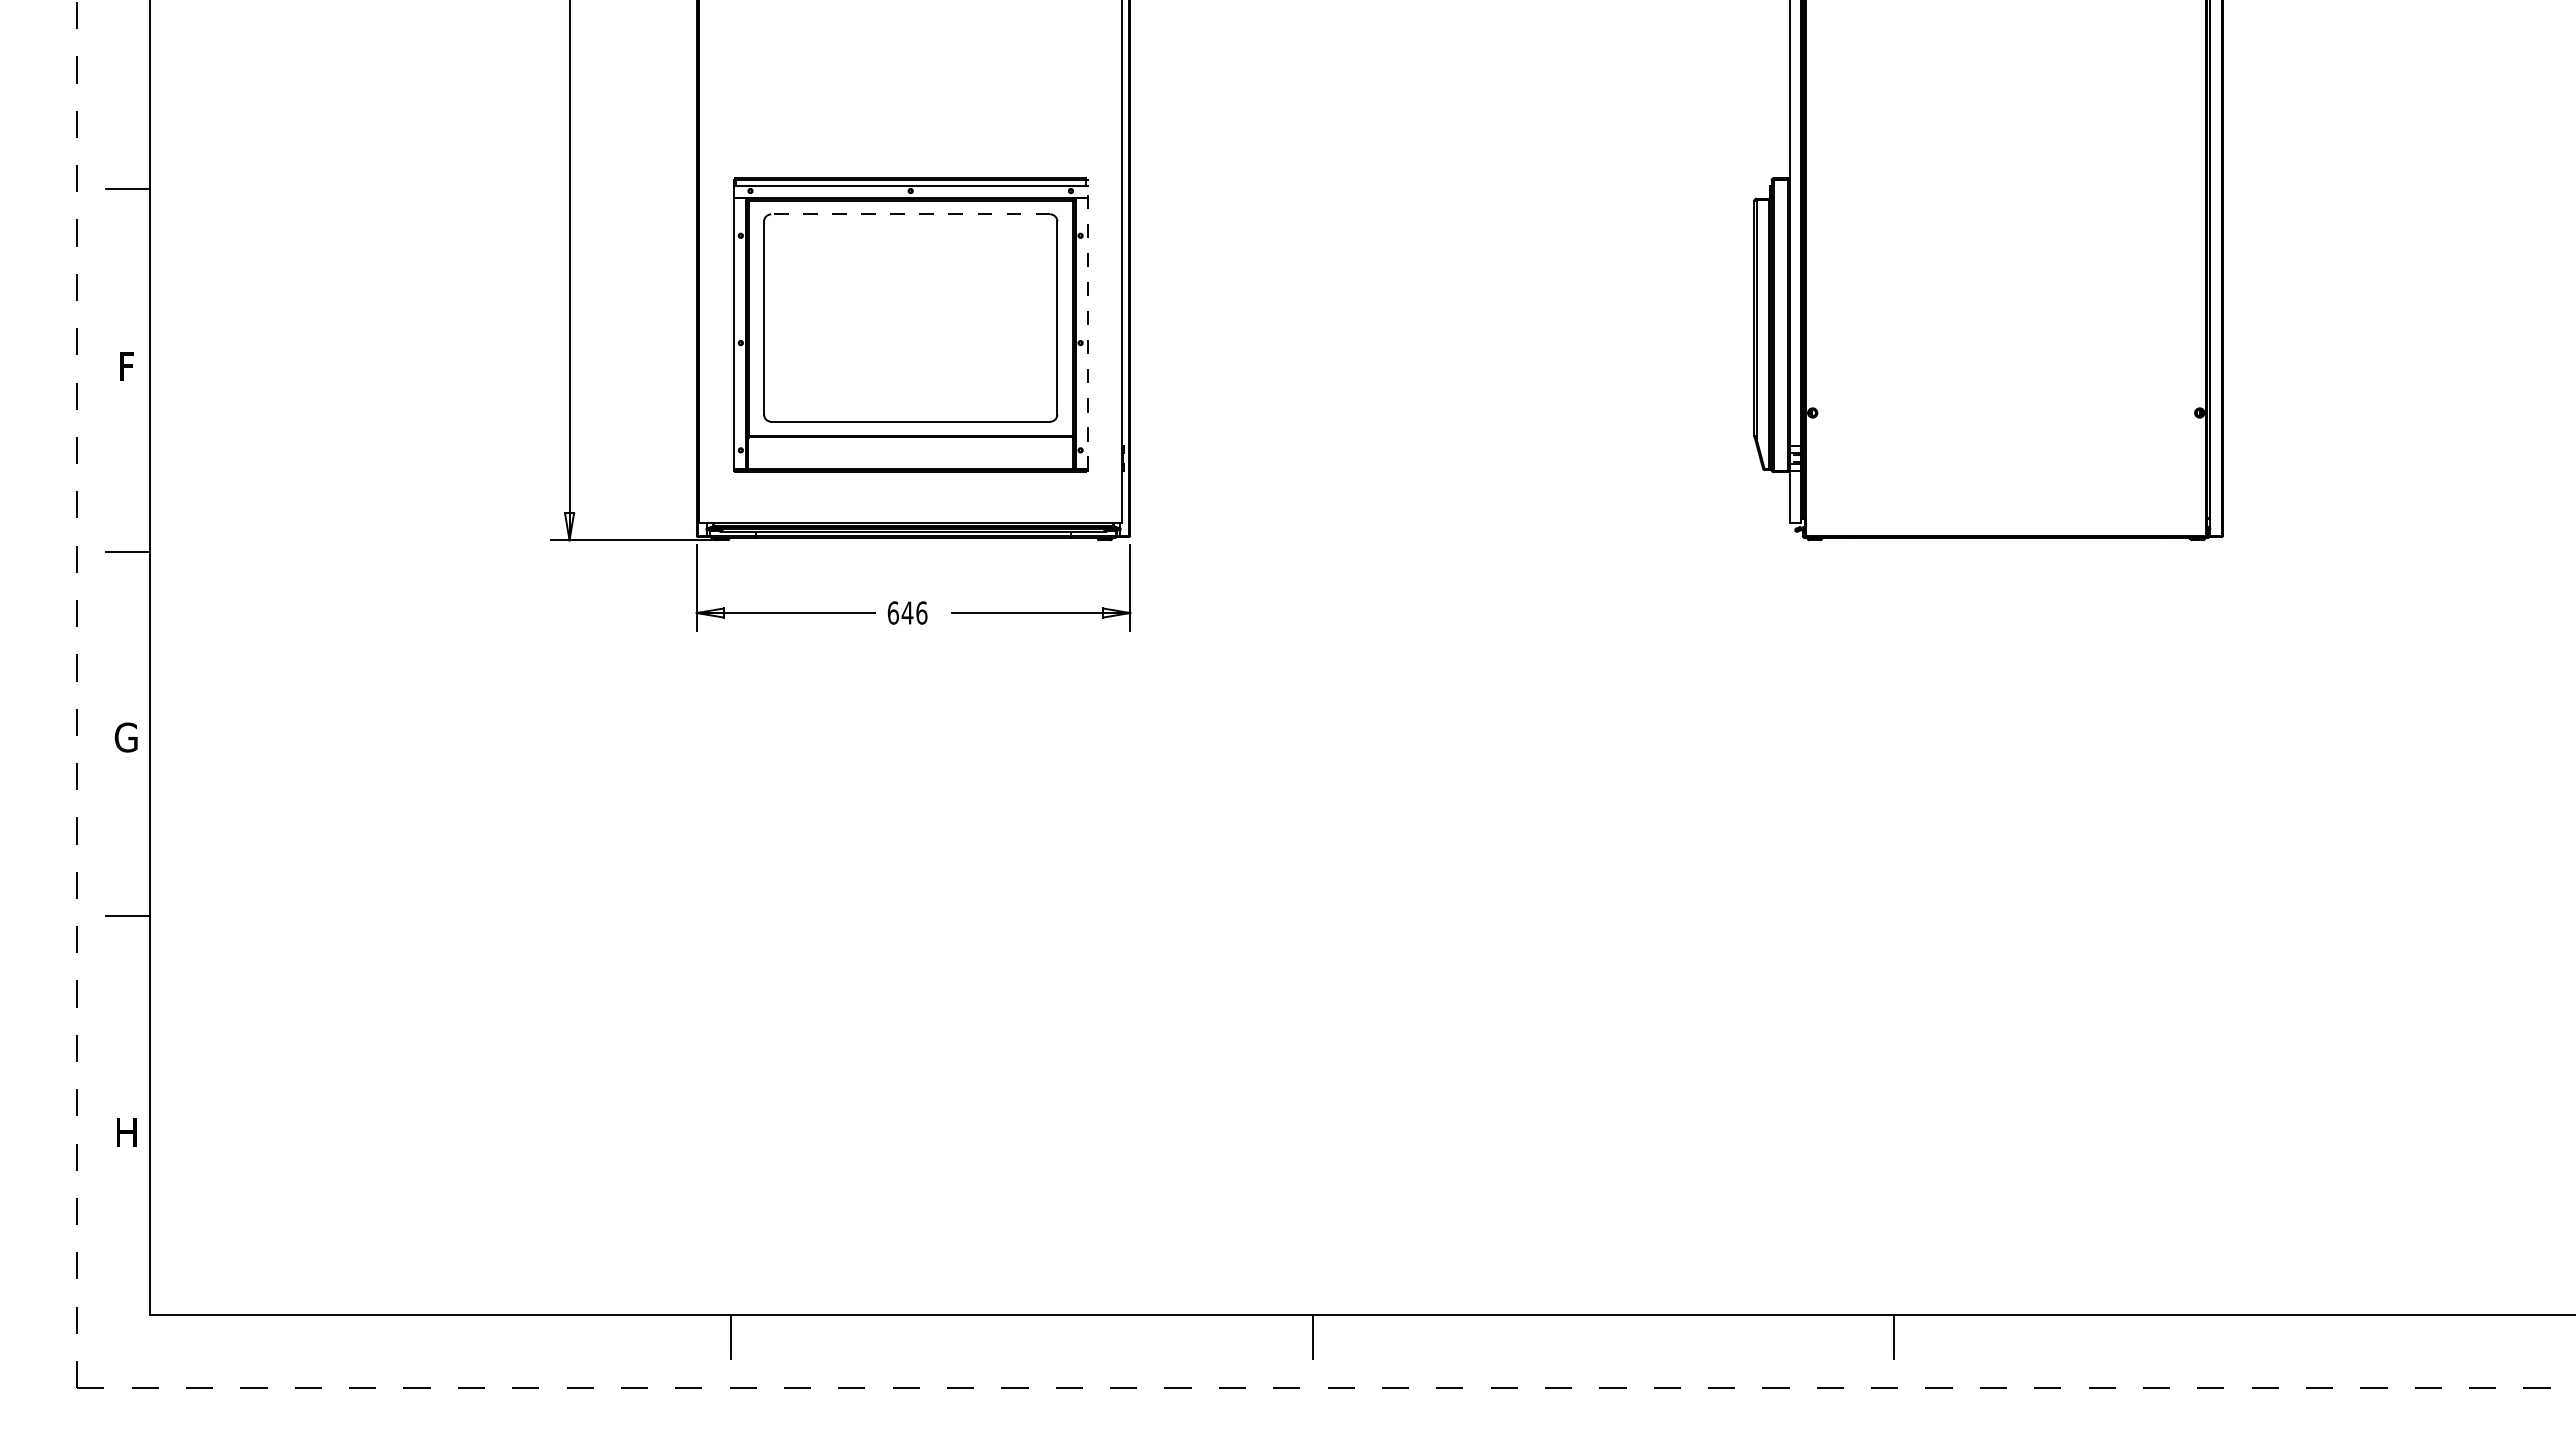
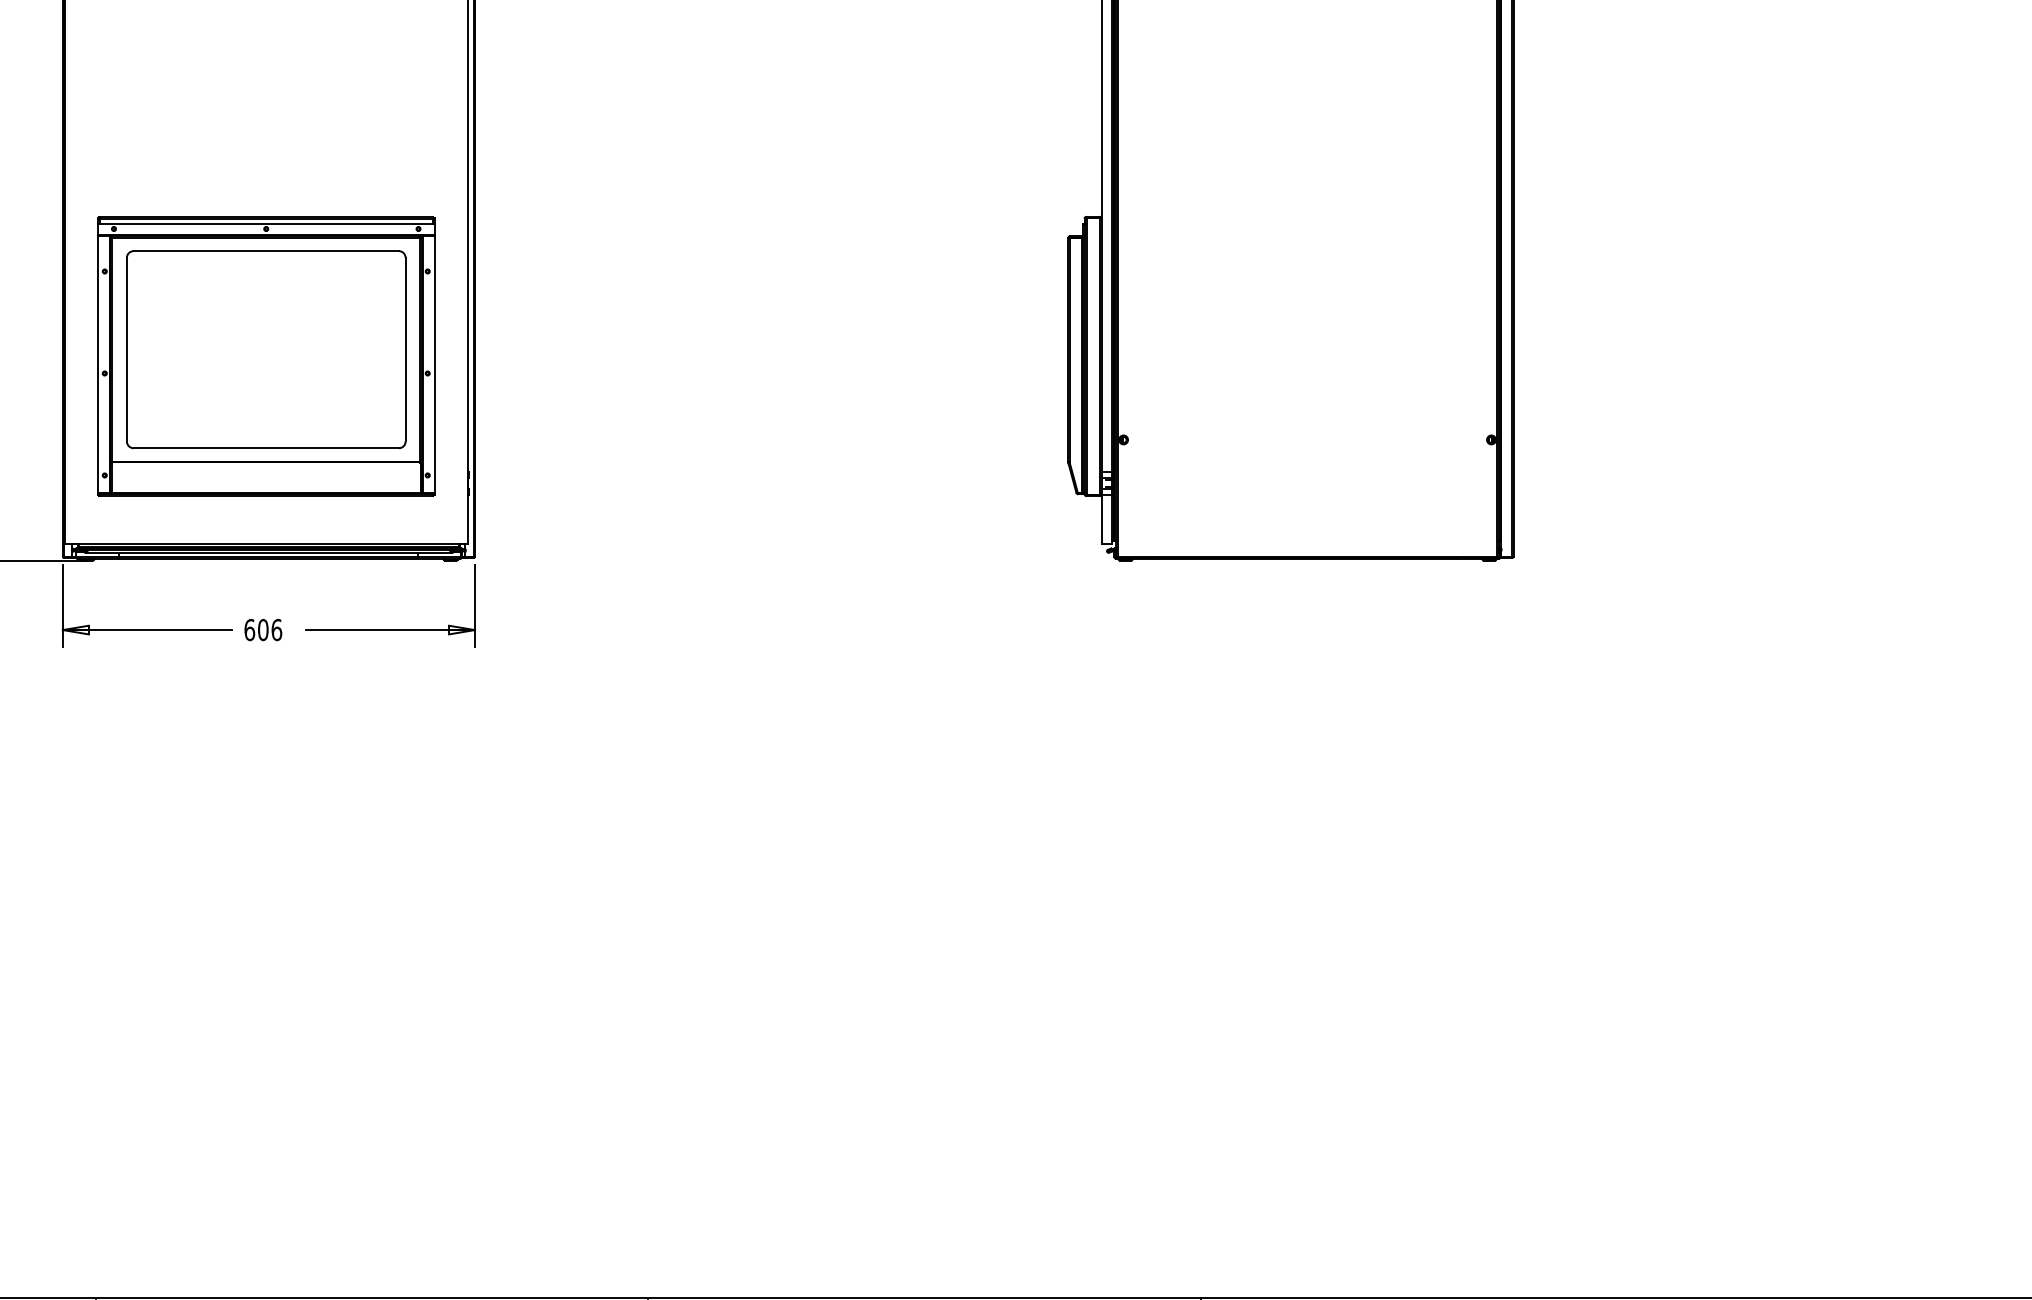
line: (910, 214) -> (266, 251), dashed -> solid
line: (1087, 324) -> (434, 355), dashed -> solid
text: (907, 612) -> (263, 629), 646 -> 606

